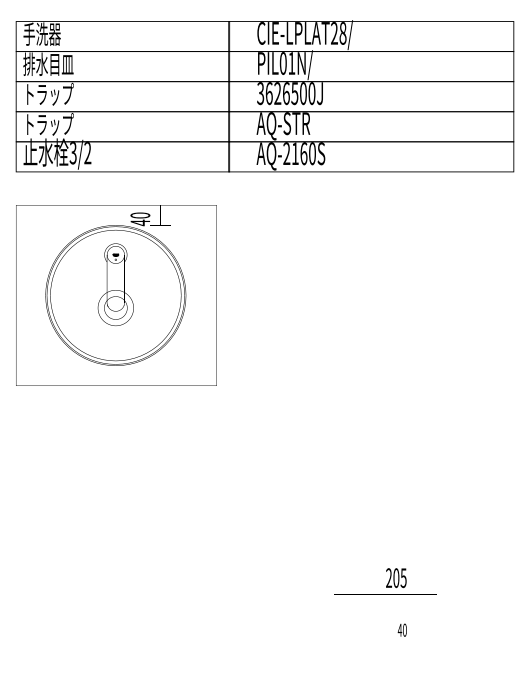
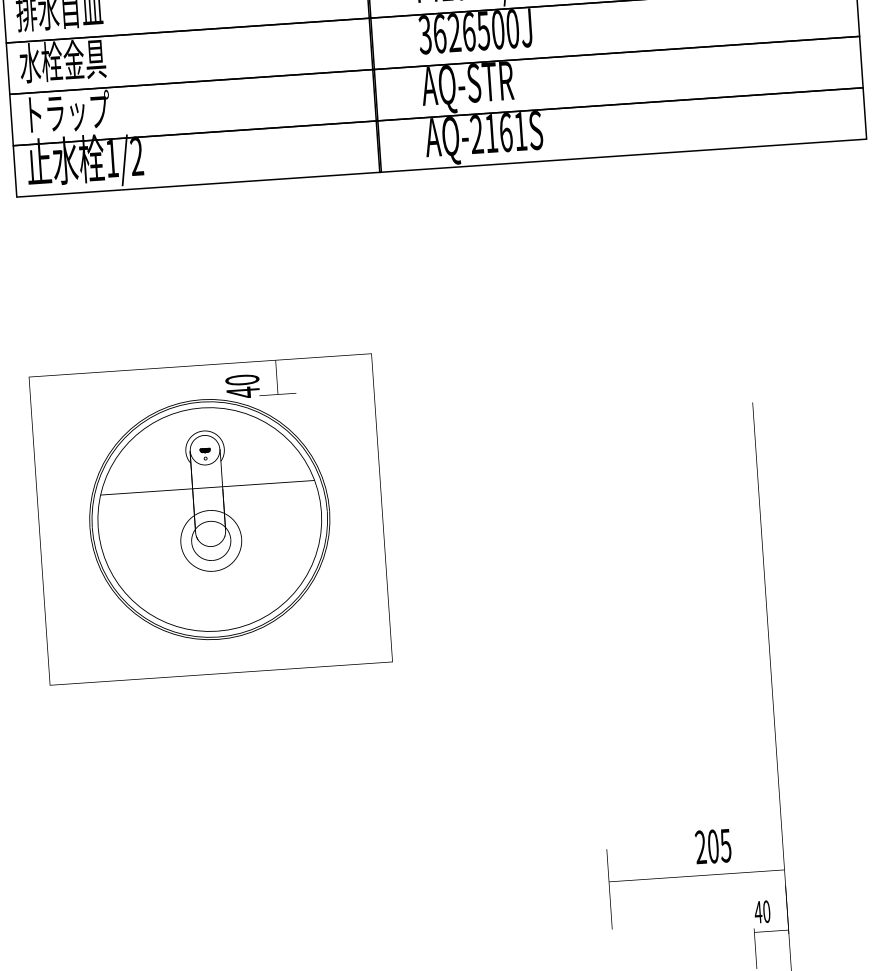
text: (48, 94) -> (62, 61), トラップ -> 水栓金具
text: (72, 153) -> (110, 159), 3/2 -> 1/2
text: (312, 153) -> (520, 131), AQ-2160S -> AQ-2161S
text: (116, 295) -> (210, 519), moved
text: (401, 629) -> (760, 910), moved

